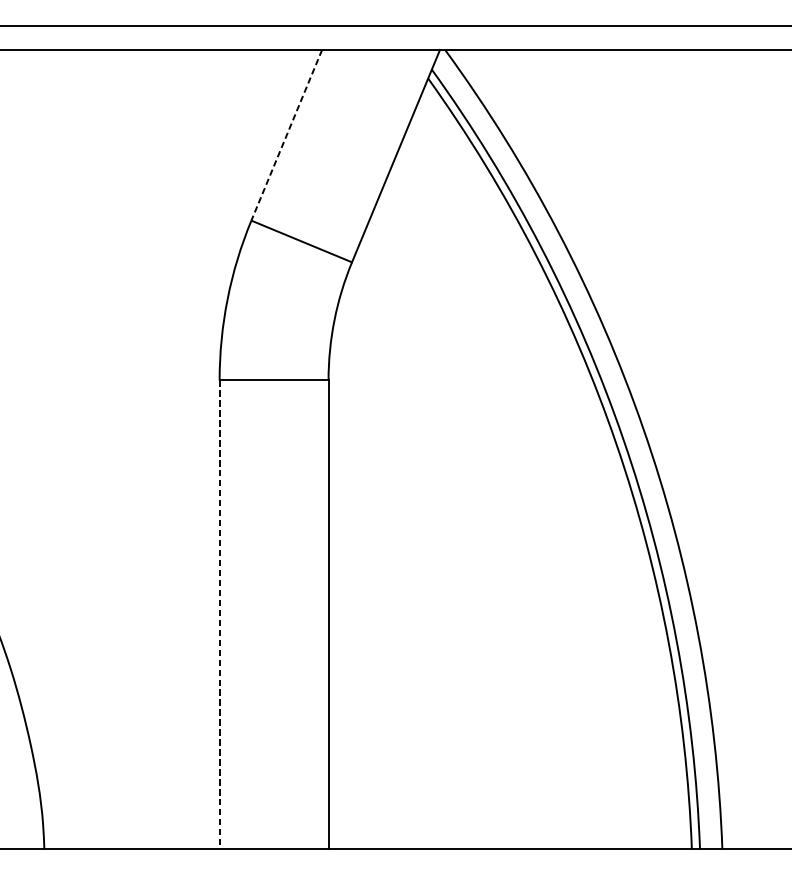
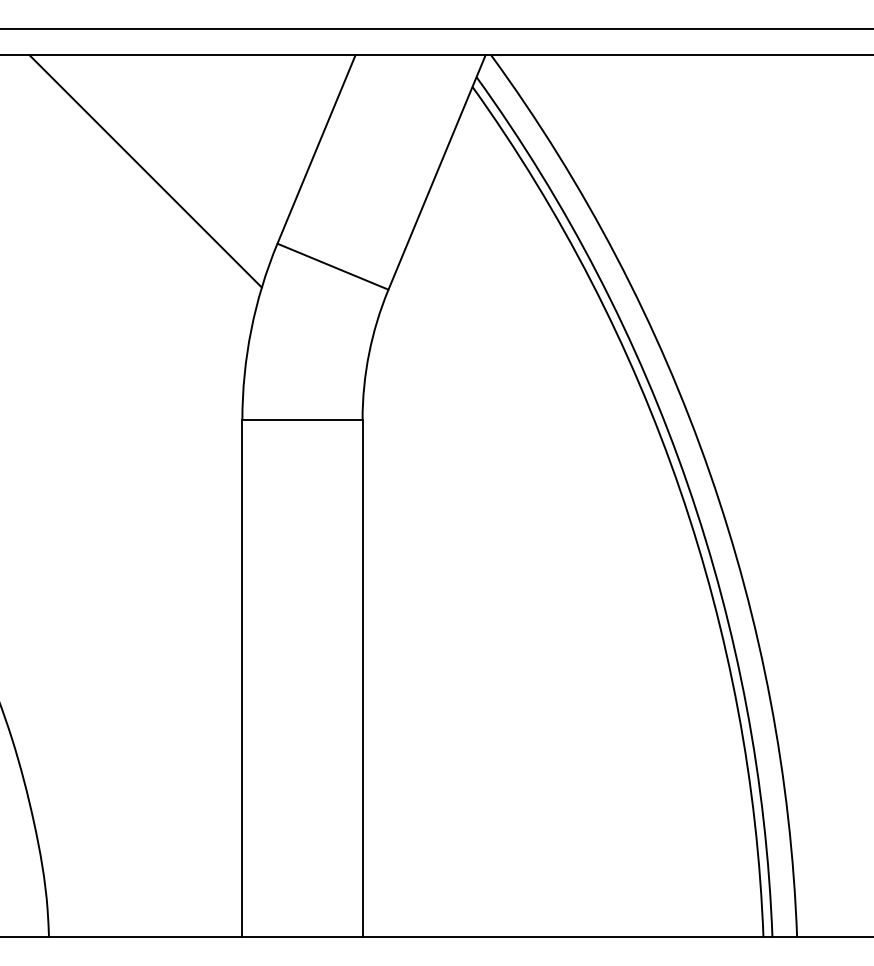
line: (286, 135) -> (316, 149), dashed -> solid
line: (131, 155) -> (145, 171), added
line: (219, 615) -> (242, 679), dashed -> solid

